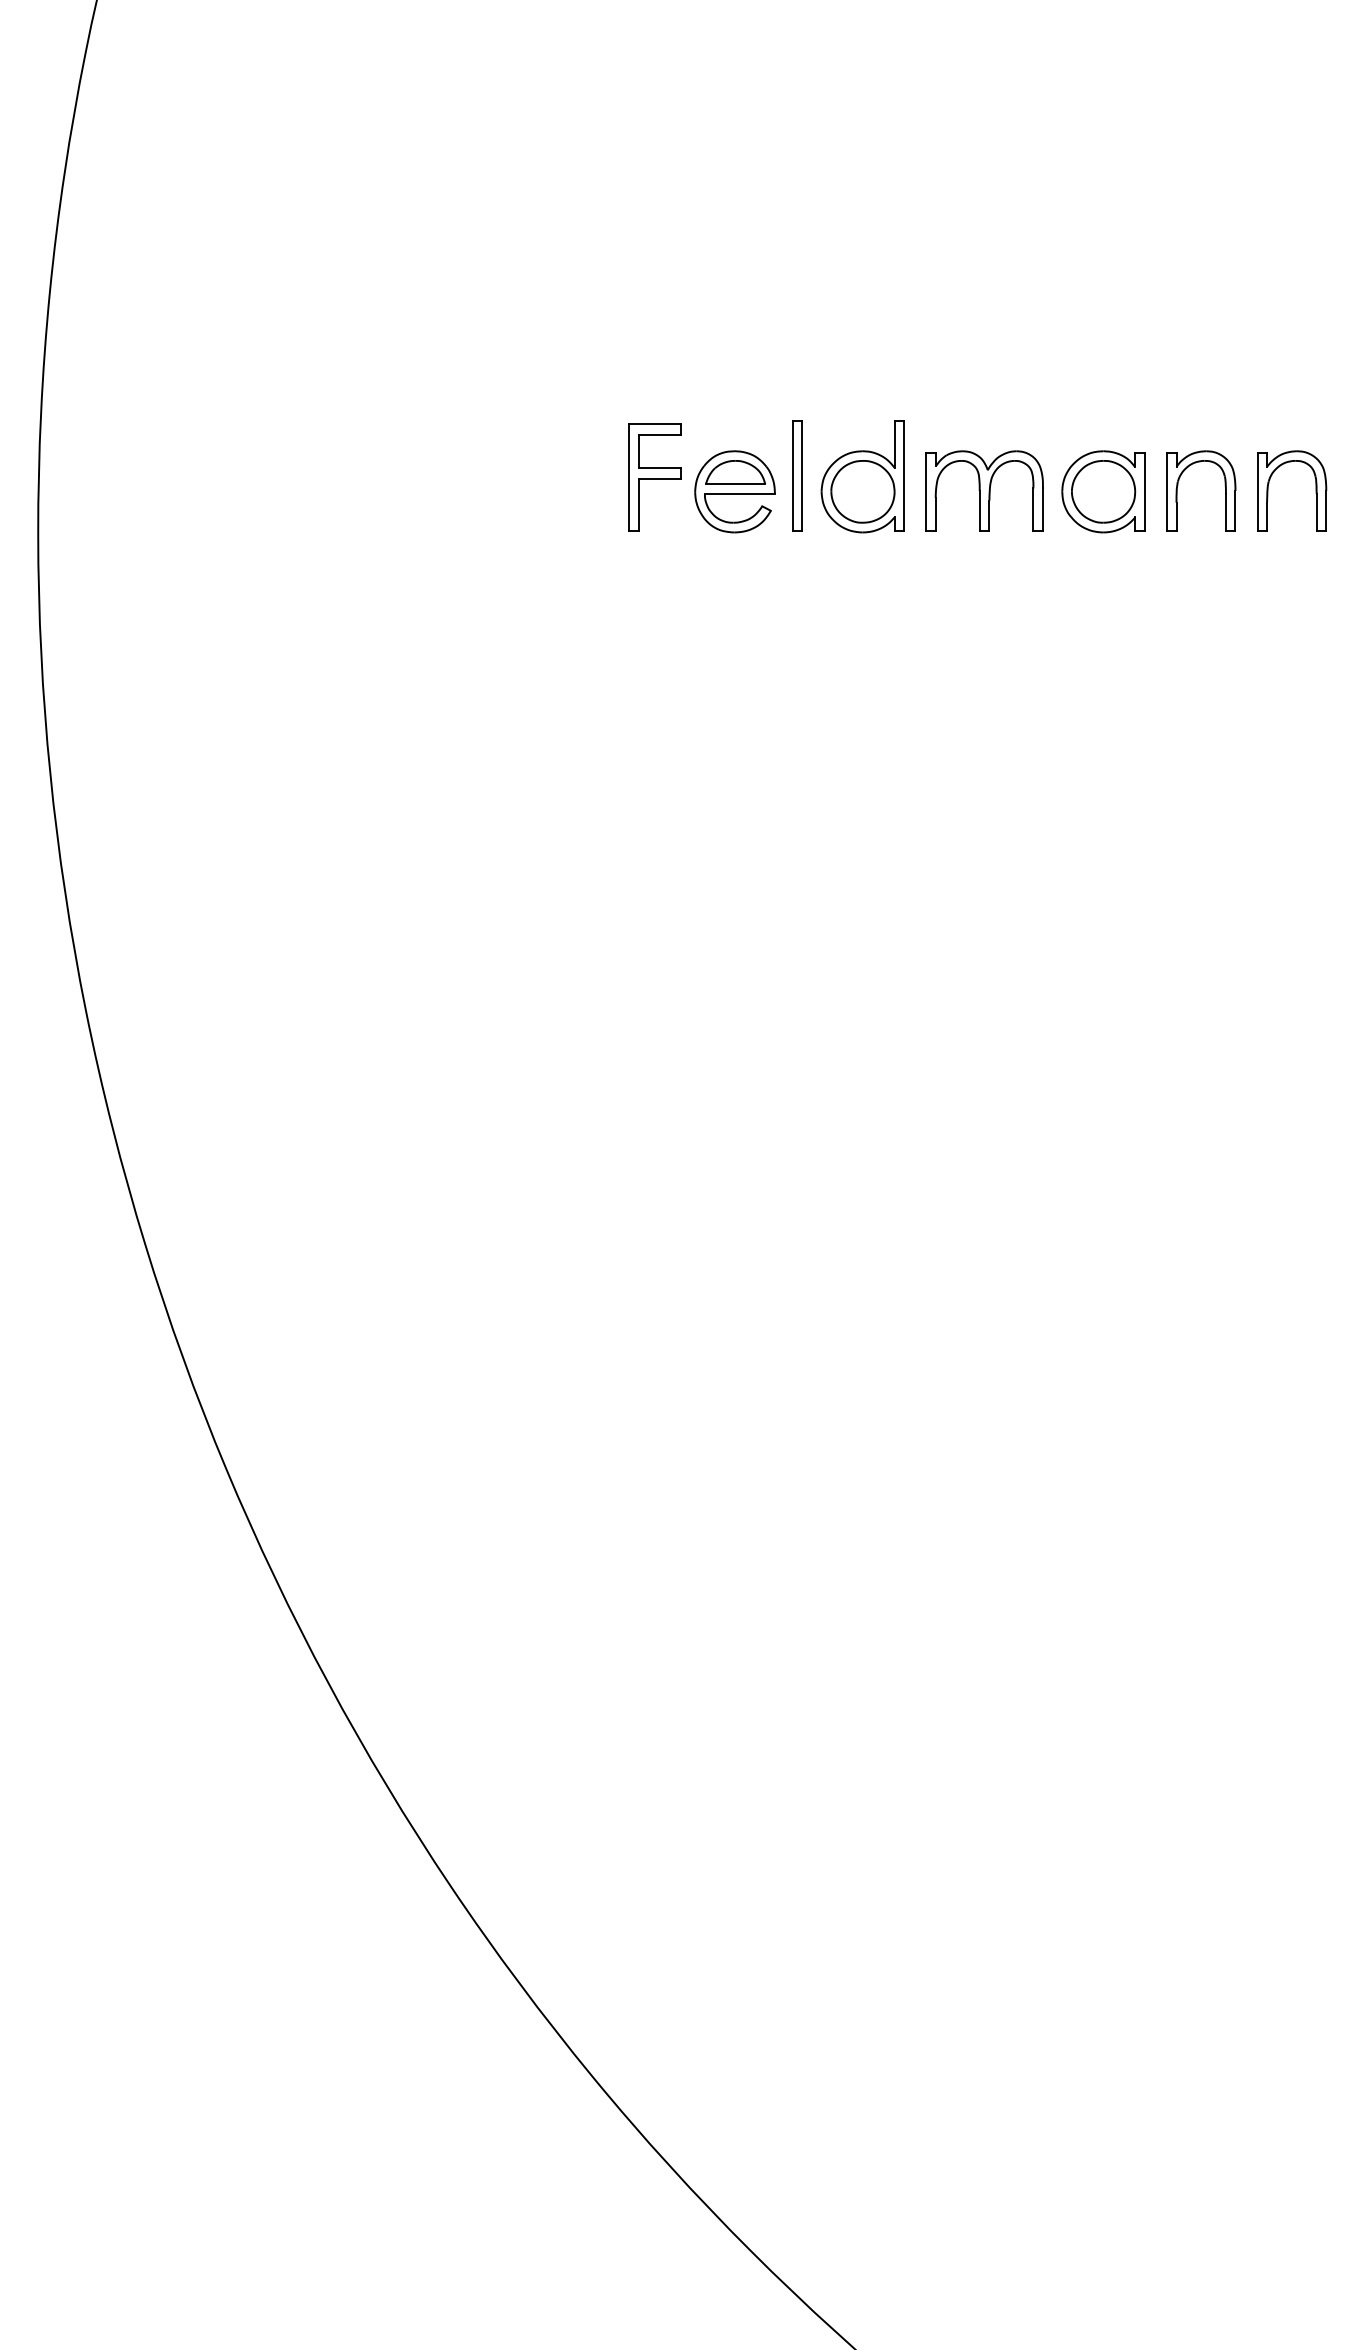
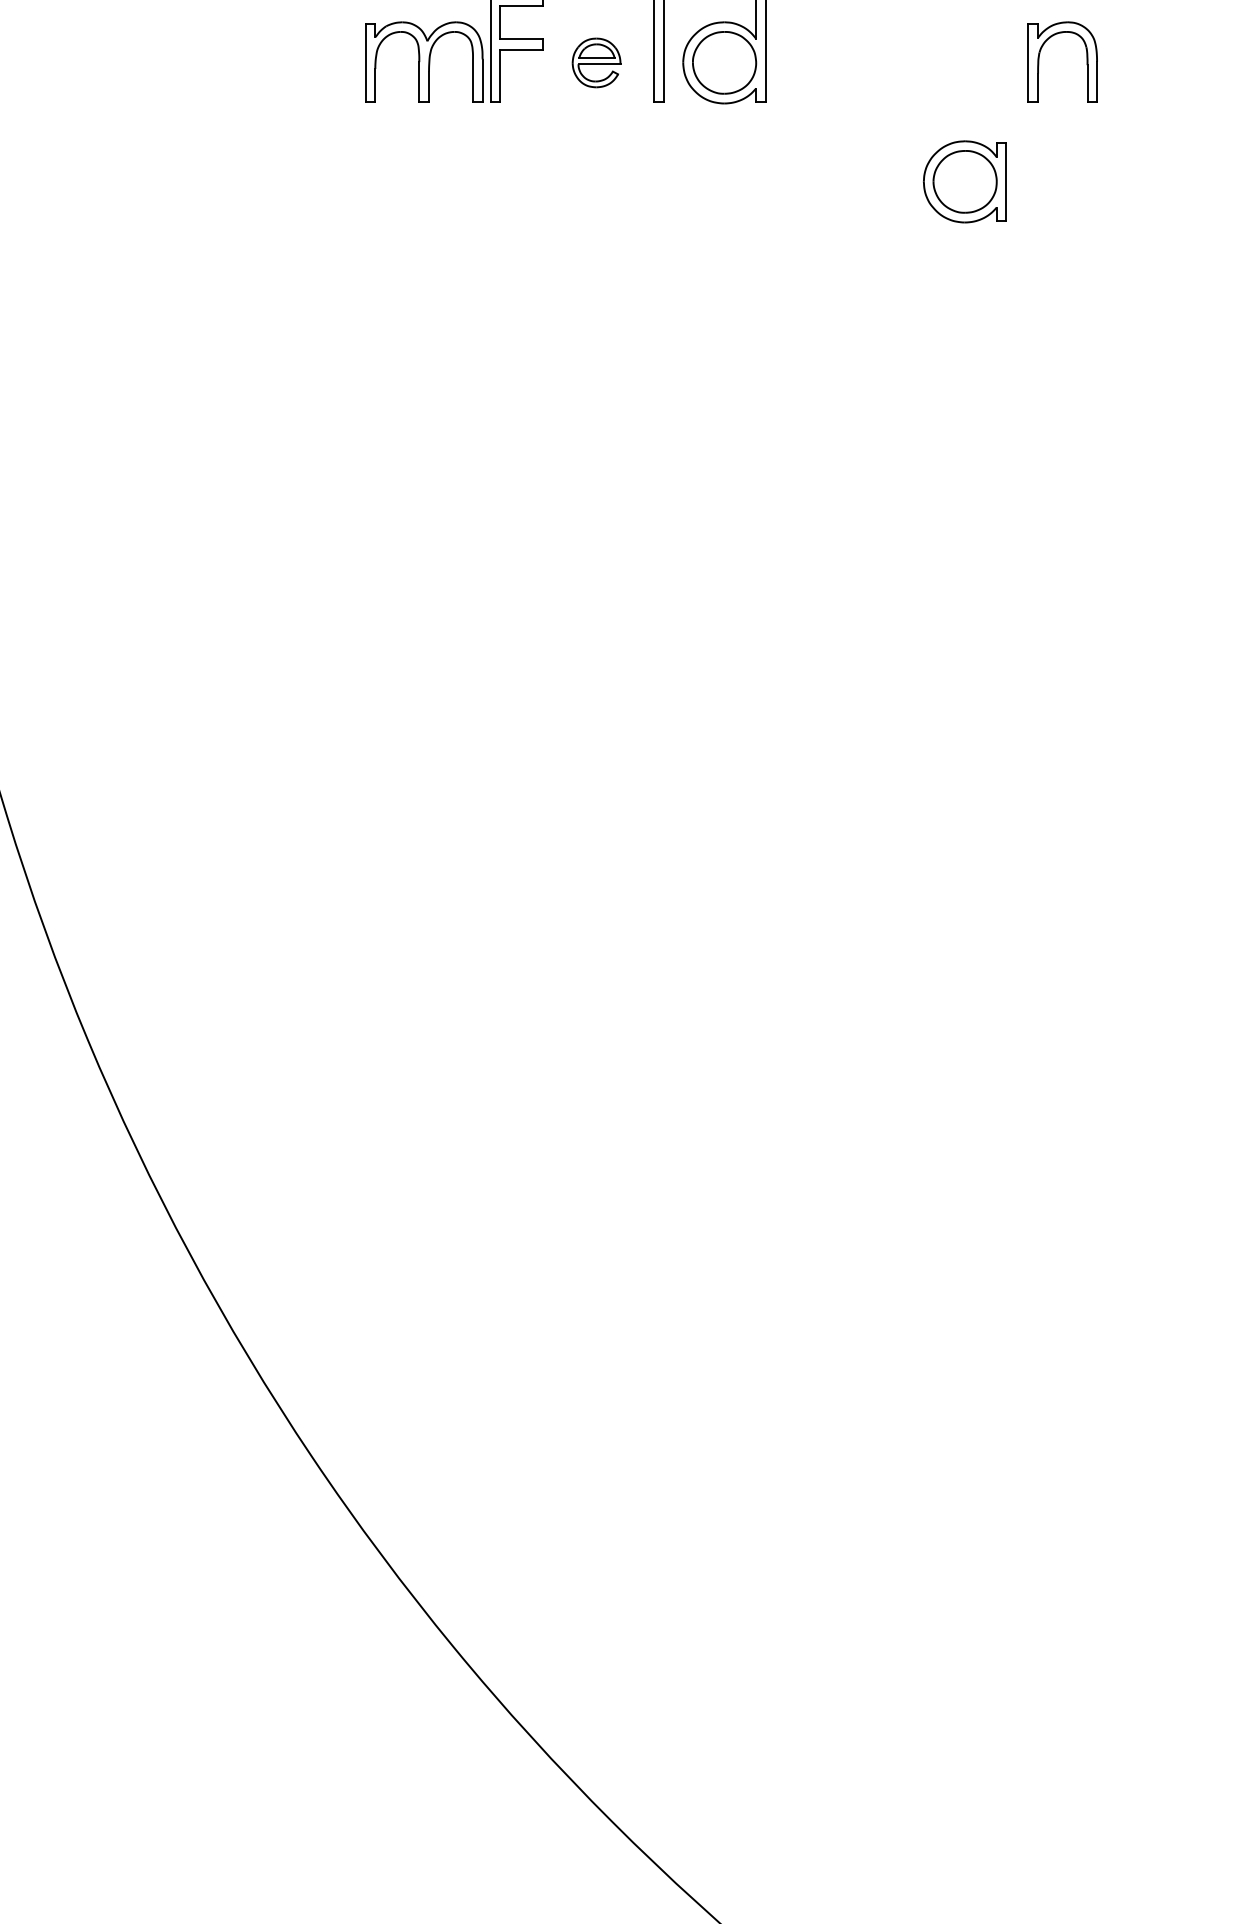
part: (984, 490) -> (424, 61), moved
part: (1315, 490) -> (1177, 61), removed
part: (734, 491) -> (596, 62), size x0.6
part: (1103, 491) -> (965, 181), moved

